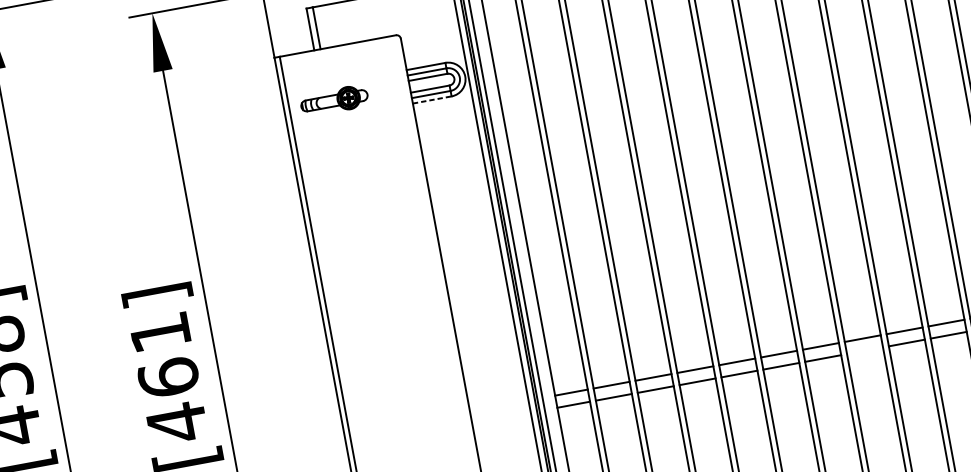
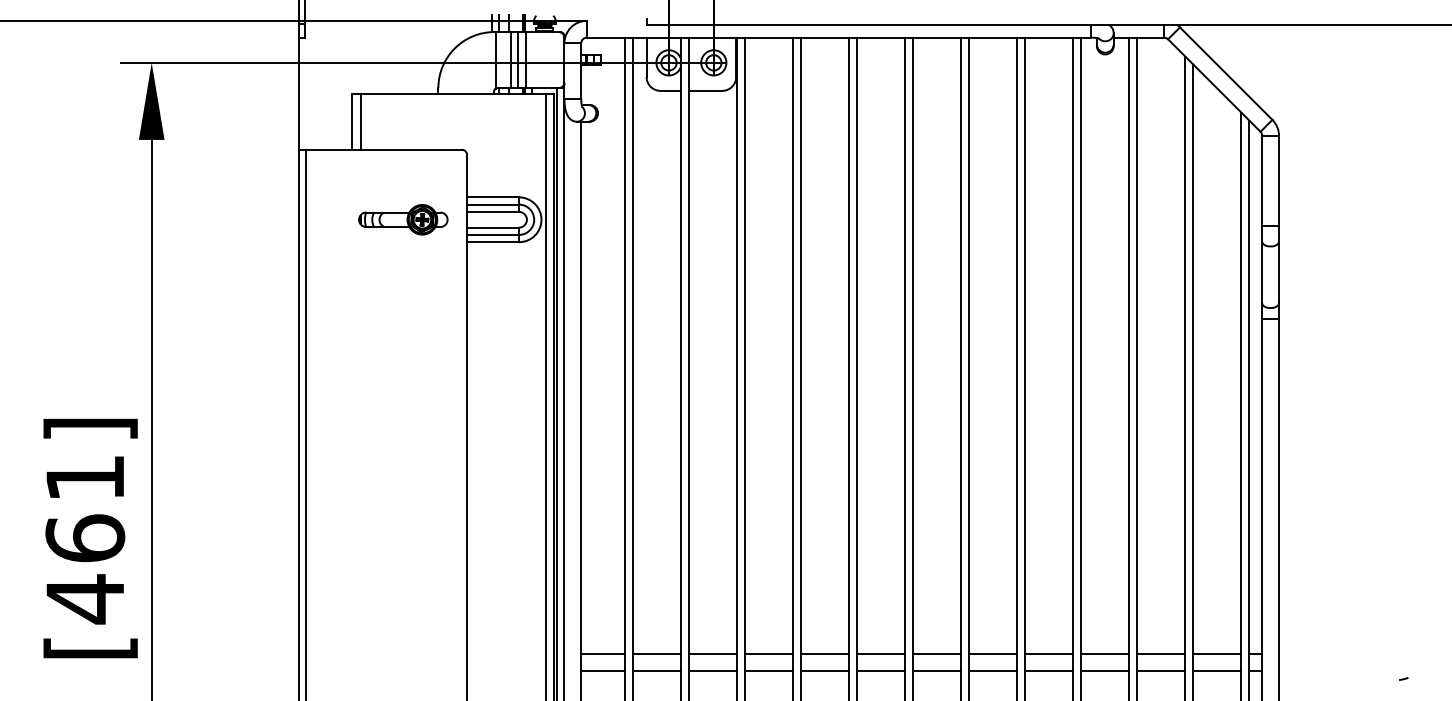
part: (334, 100) -> (403, 219), moved
line: (432, 100) -> (493, 242), dashed -> solid
line: (865, 350) -> (993, 670), added

